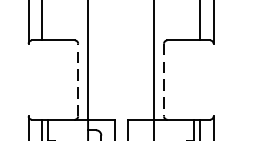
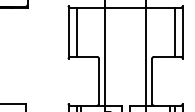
line: (78, 78) -> (99, 80), dashed -> solid
line: (164, 80) -> (152, 81), dashed -> solid

